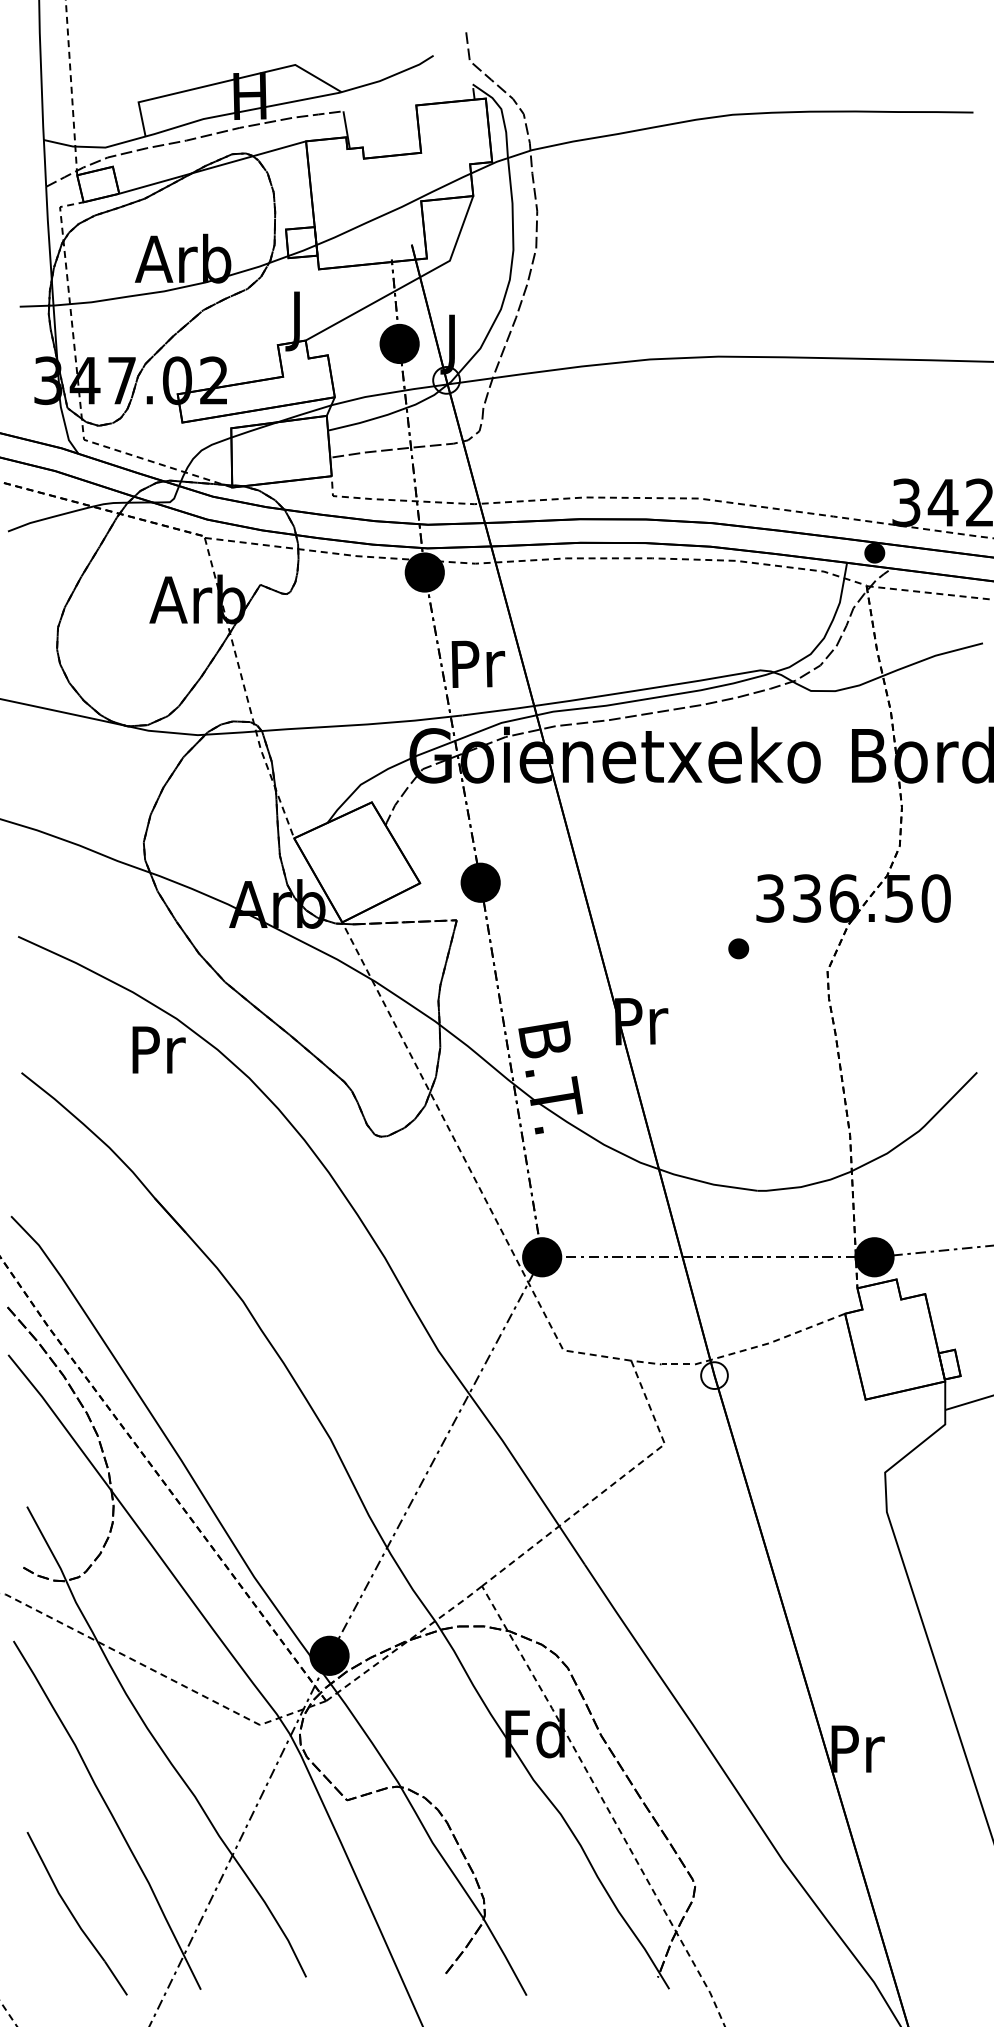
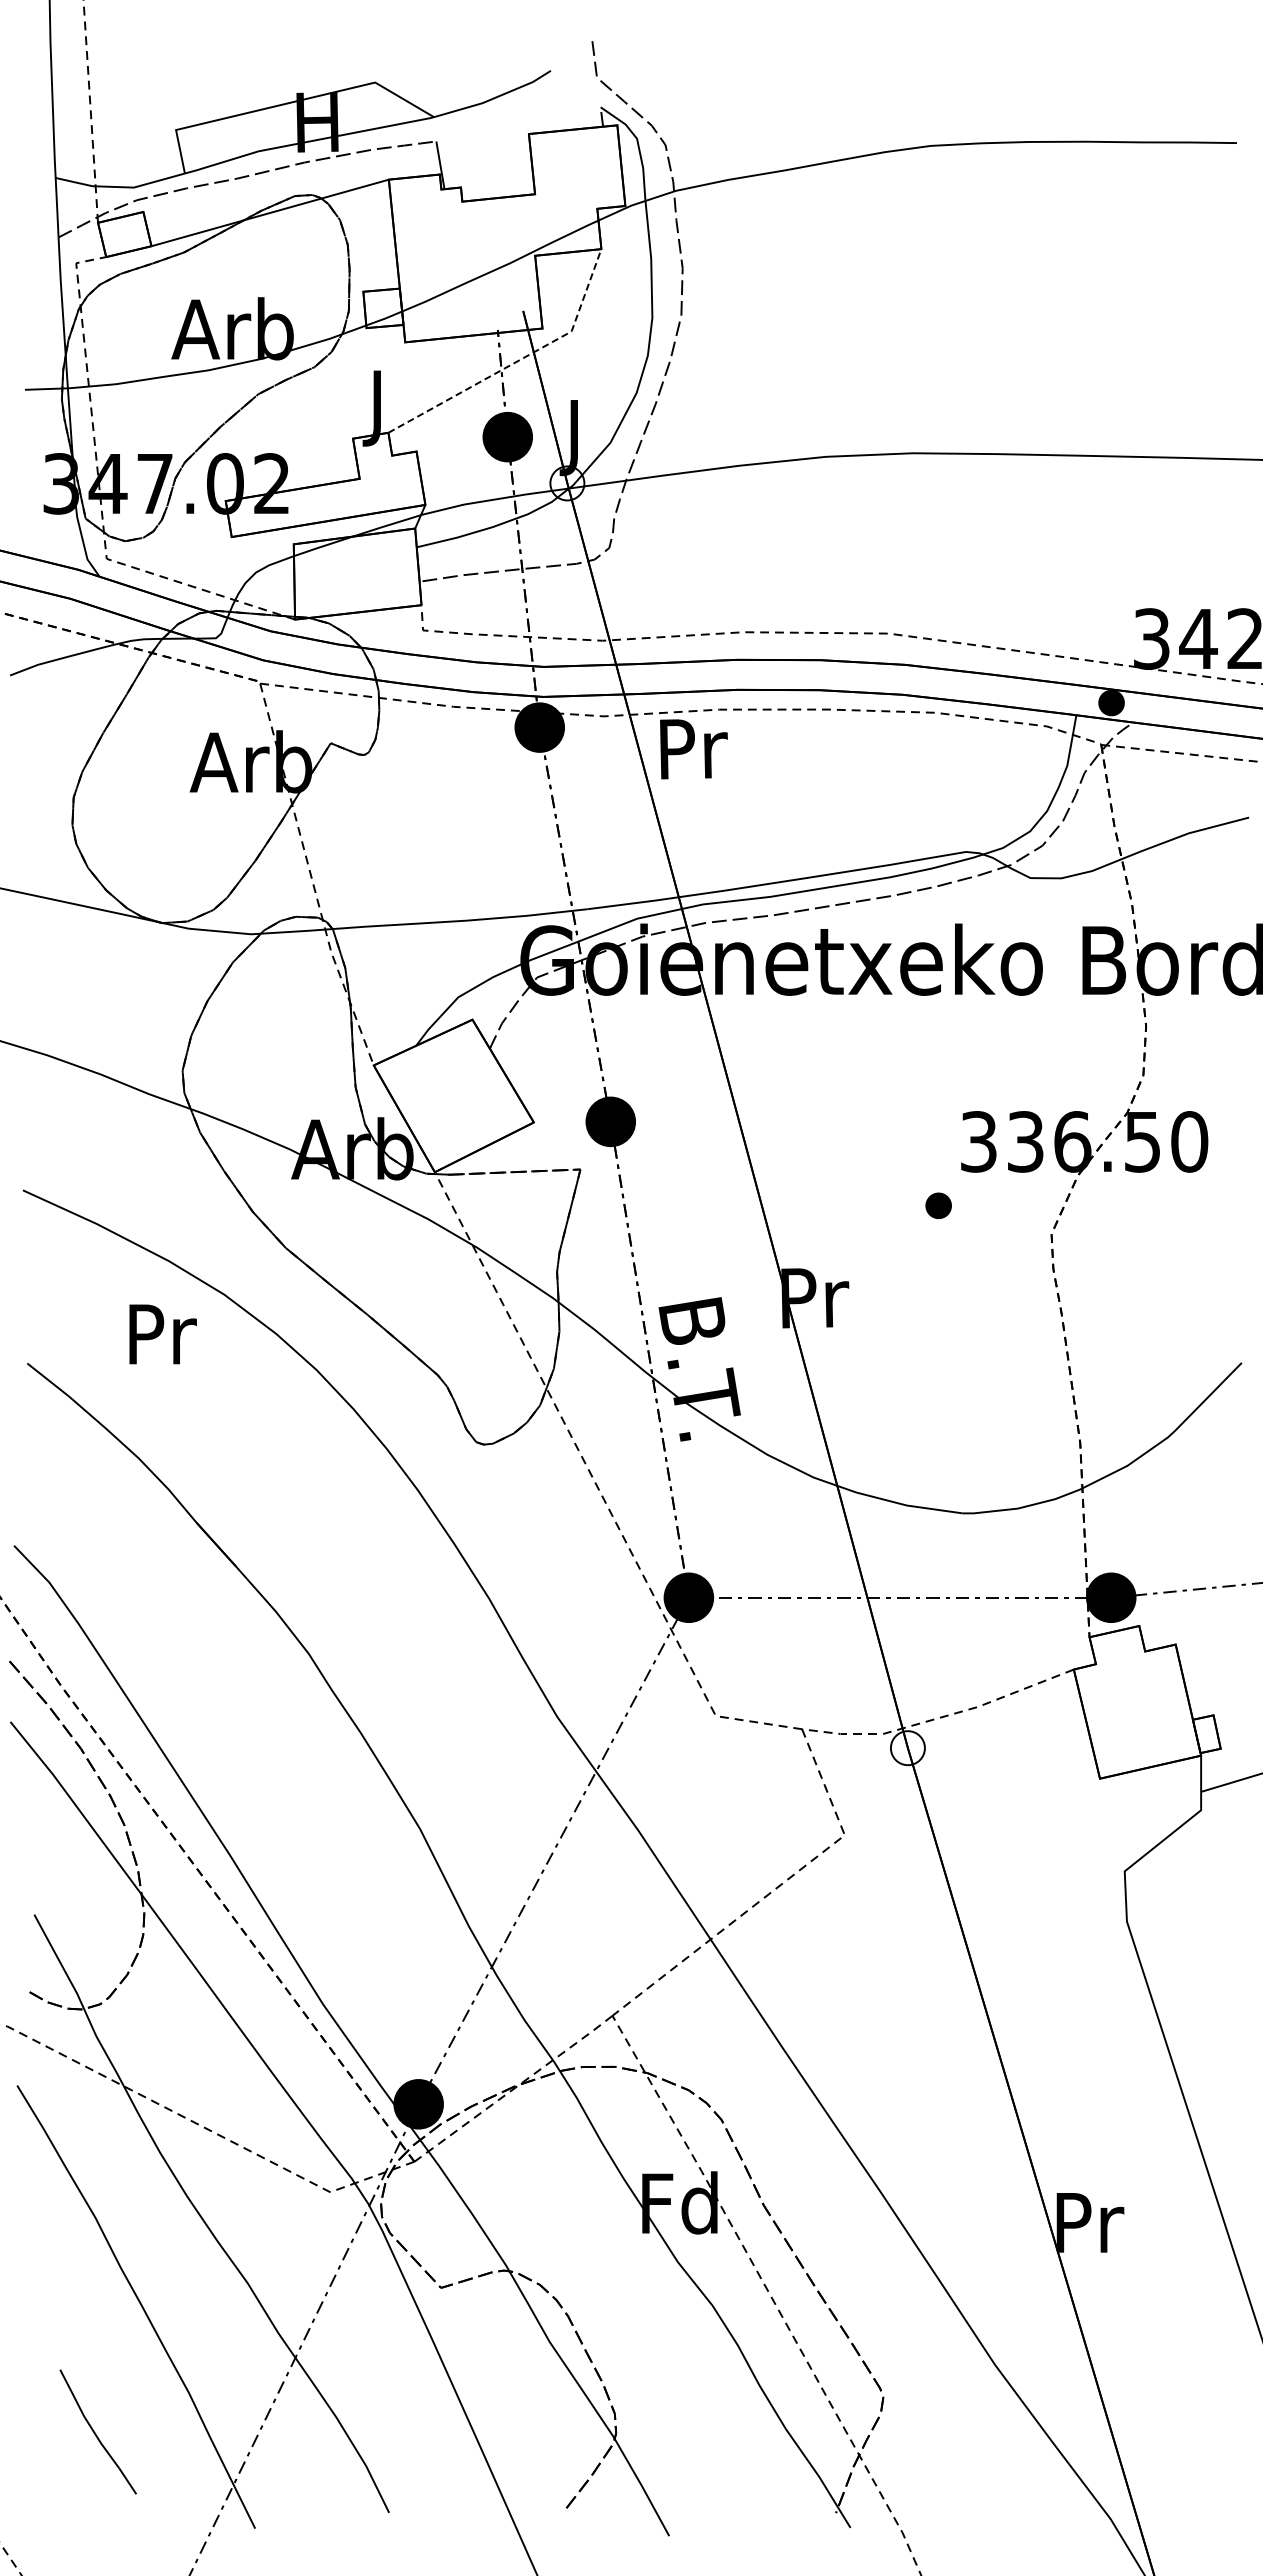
line: (408, 283) -> (519, 360), solid -> dashed
text: (478, 664) -> (693, 749), moved
text: (158, 1050) -> (162, 1334), moved
part: (77, 1913) -> (98, 2431), size x0.6

